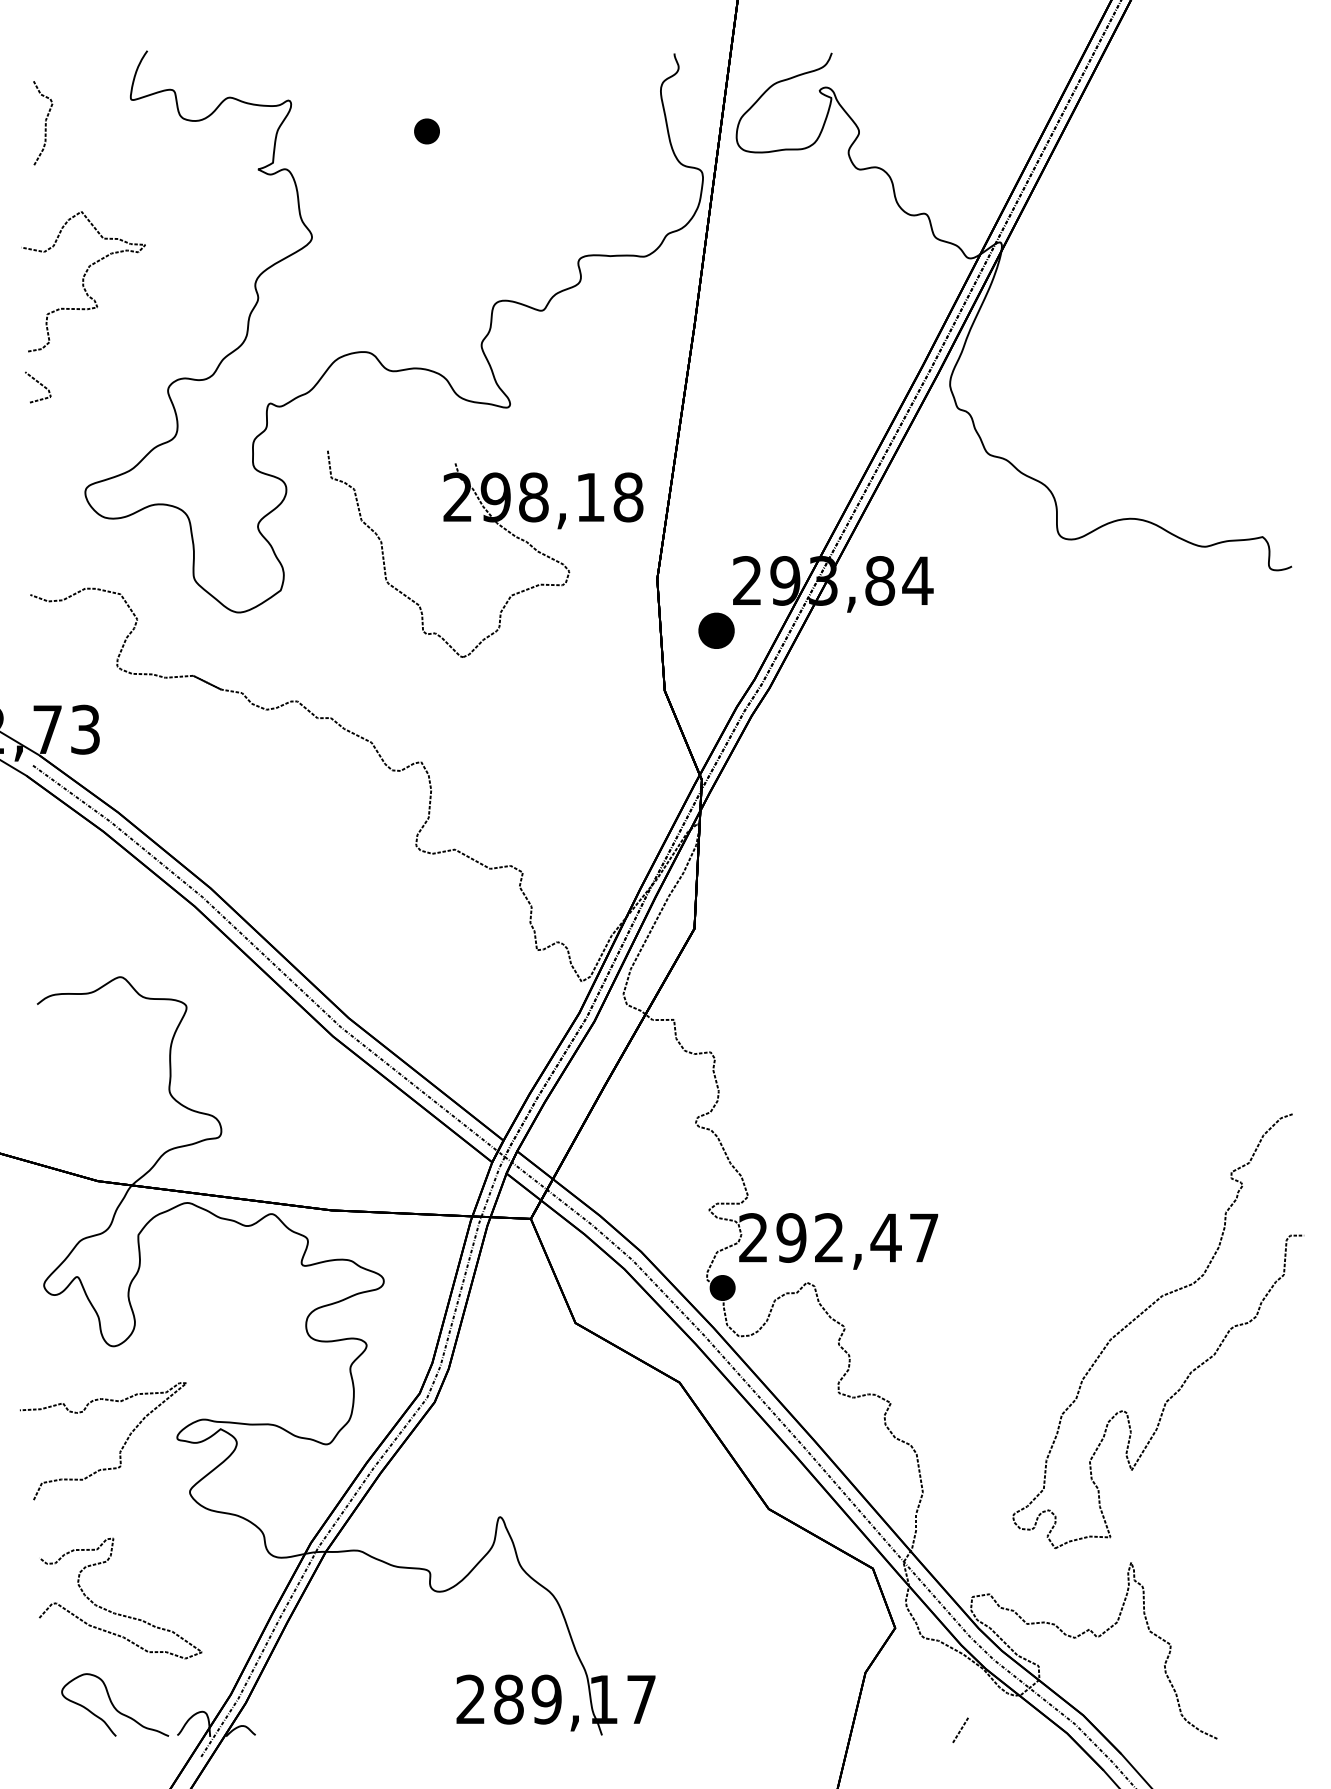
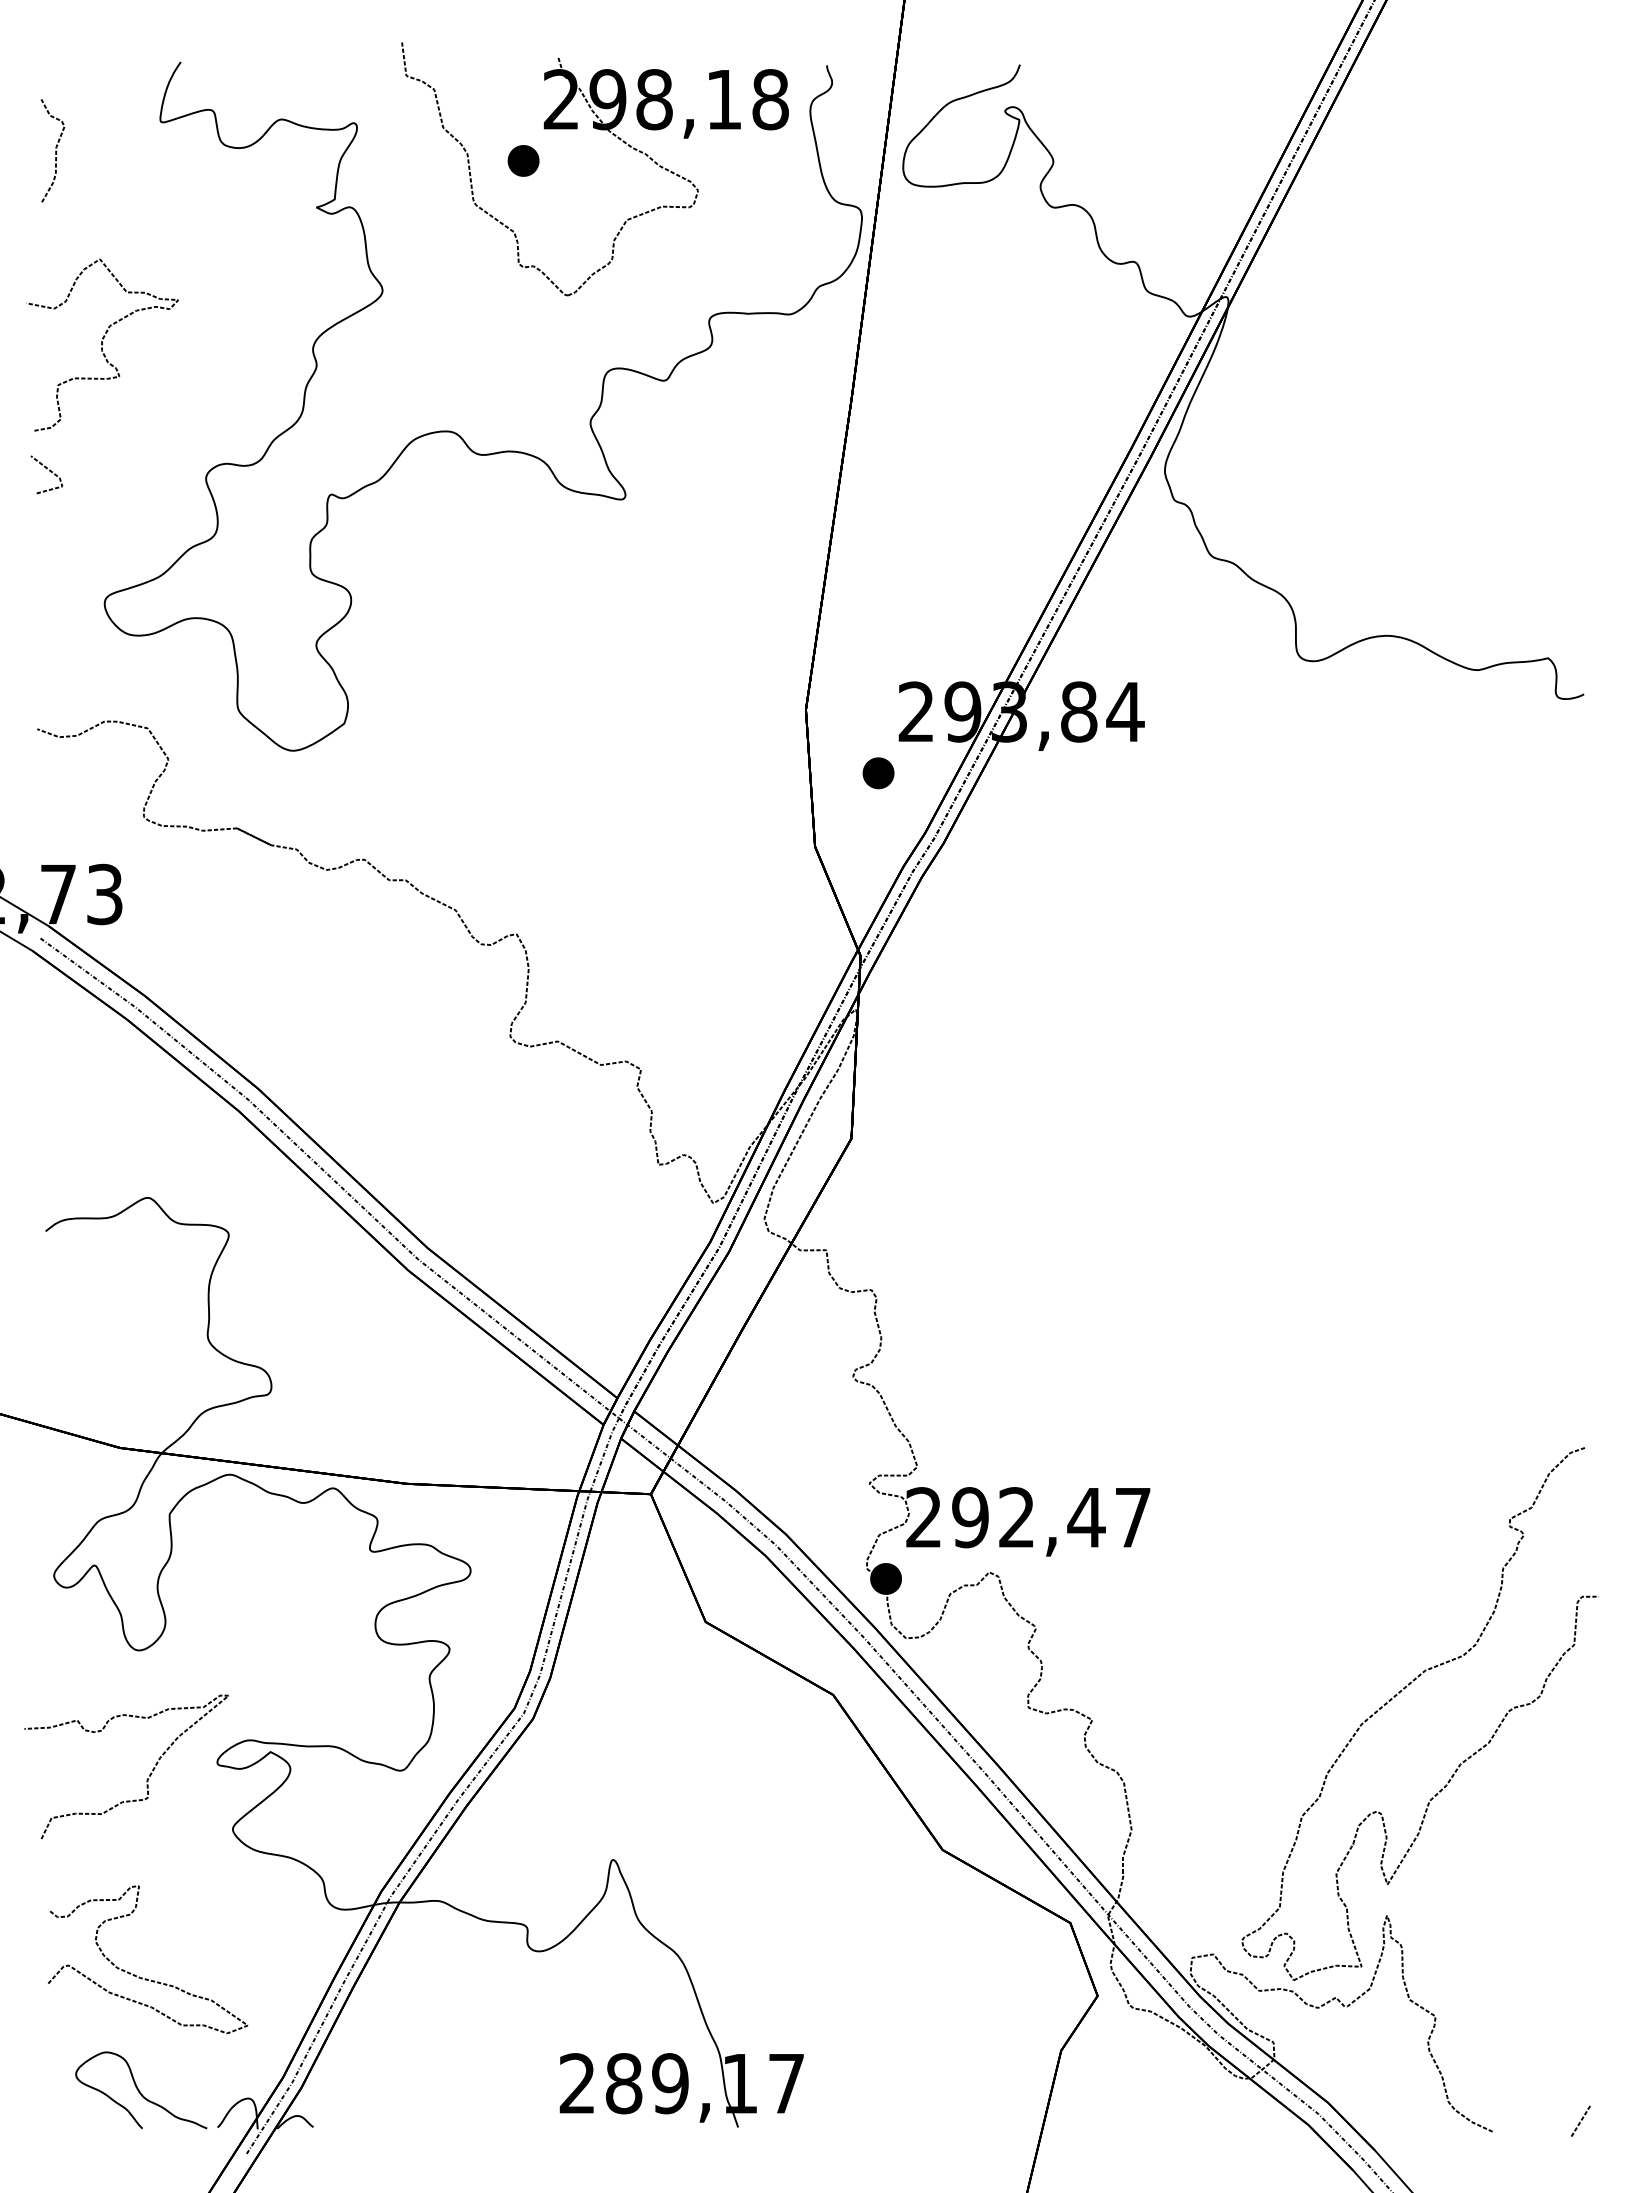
part: (501, 527) -> (614, 136), moved
part: (716, 631) -> (878, 773), size x0.71
part: (1143, 1312) -> (1402, 1691), moved
line: (960, 1728) -> (1580, 2119), moved

